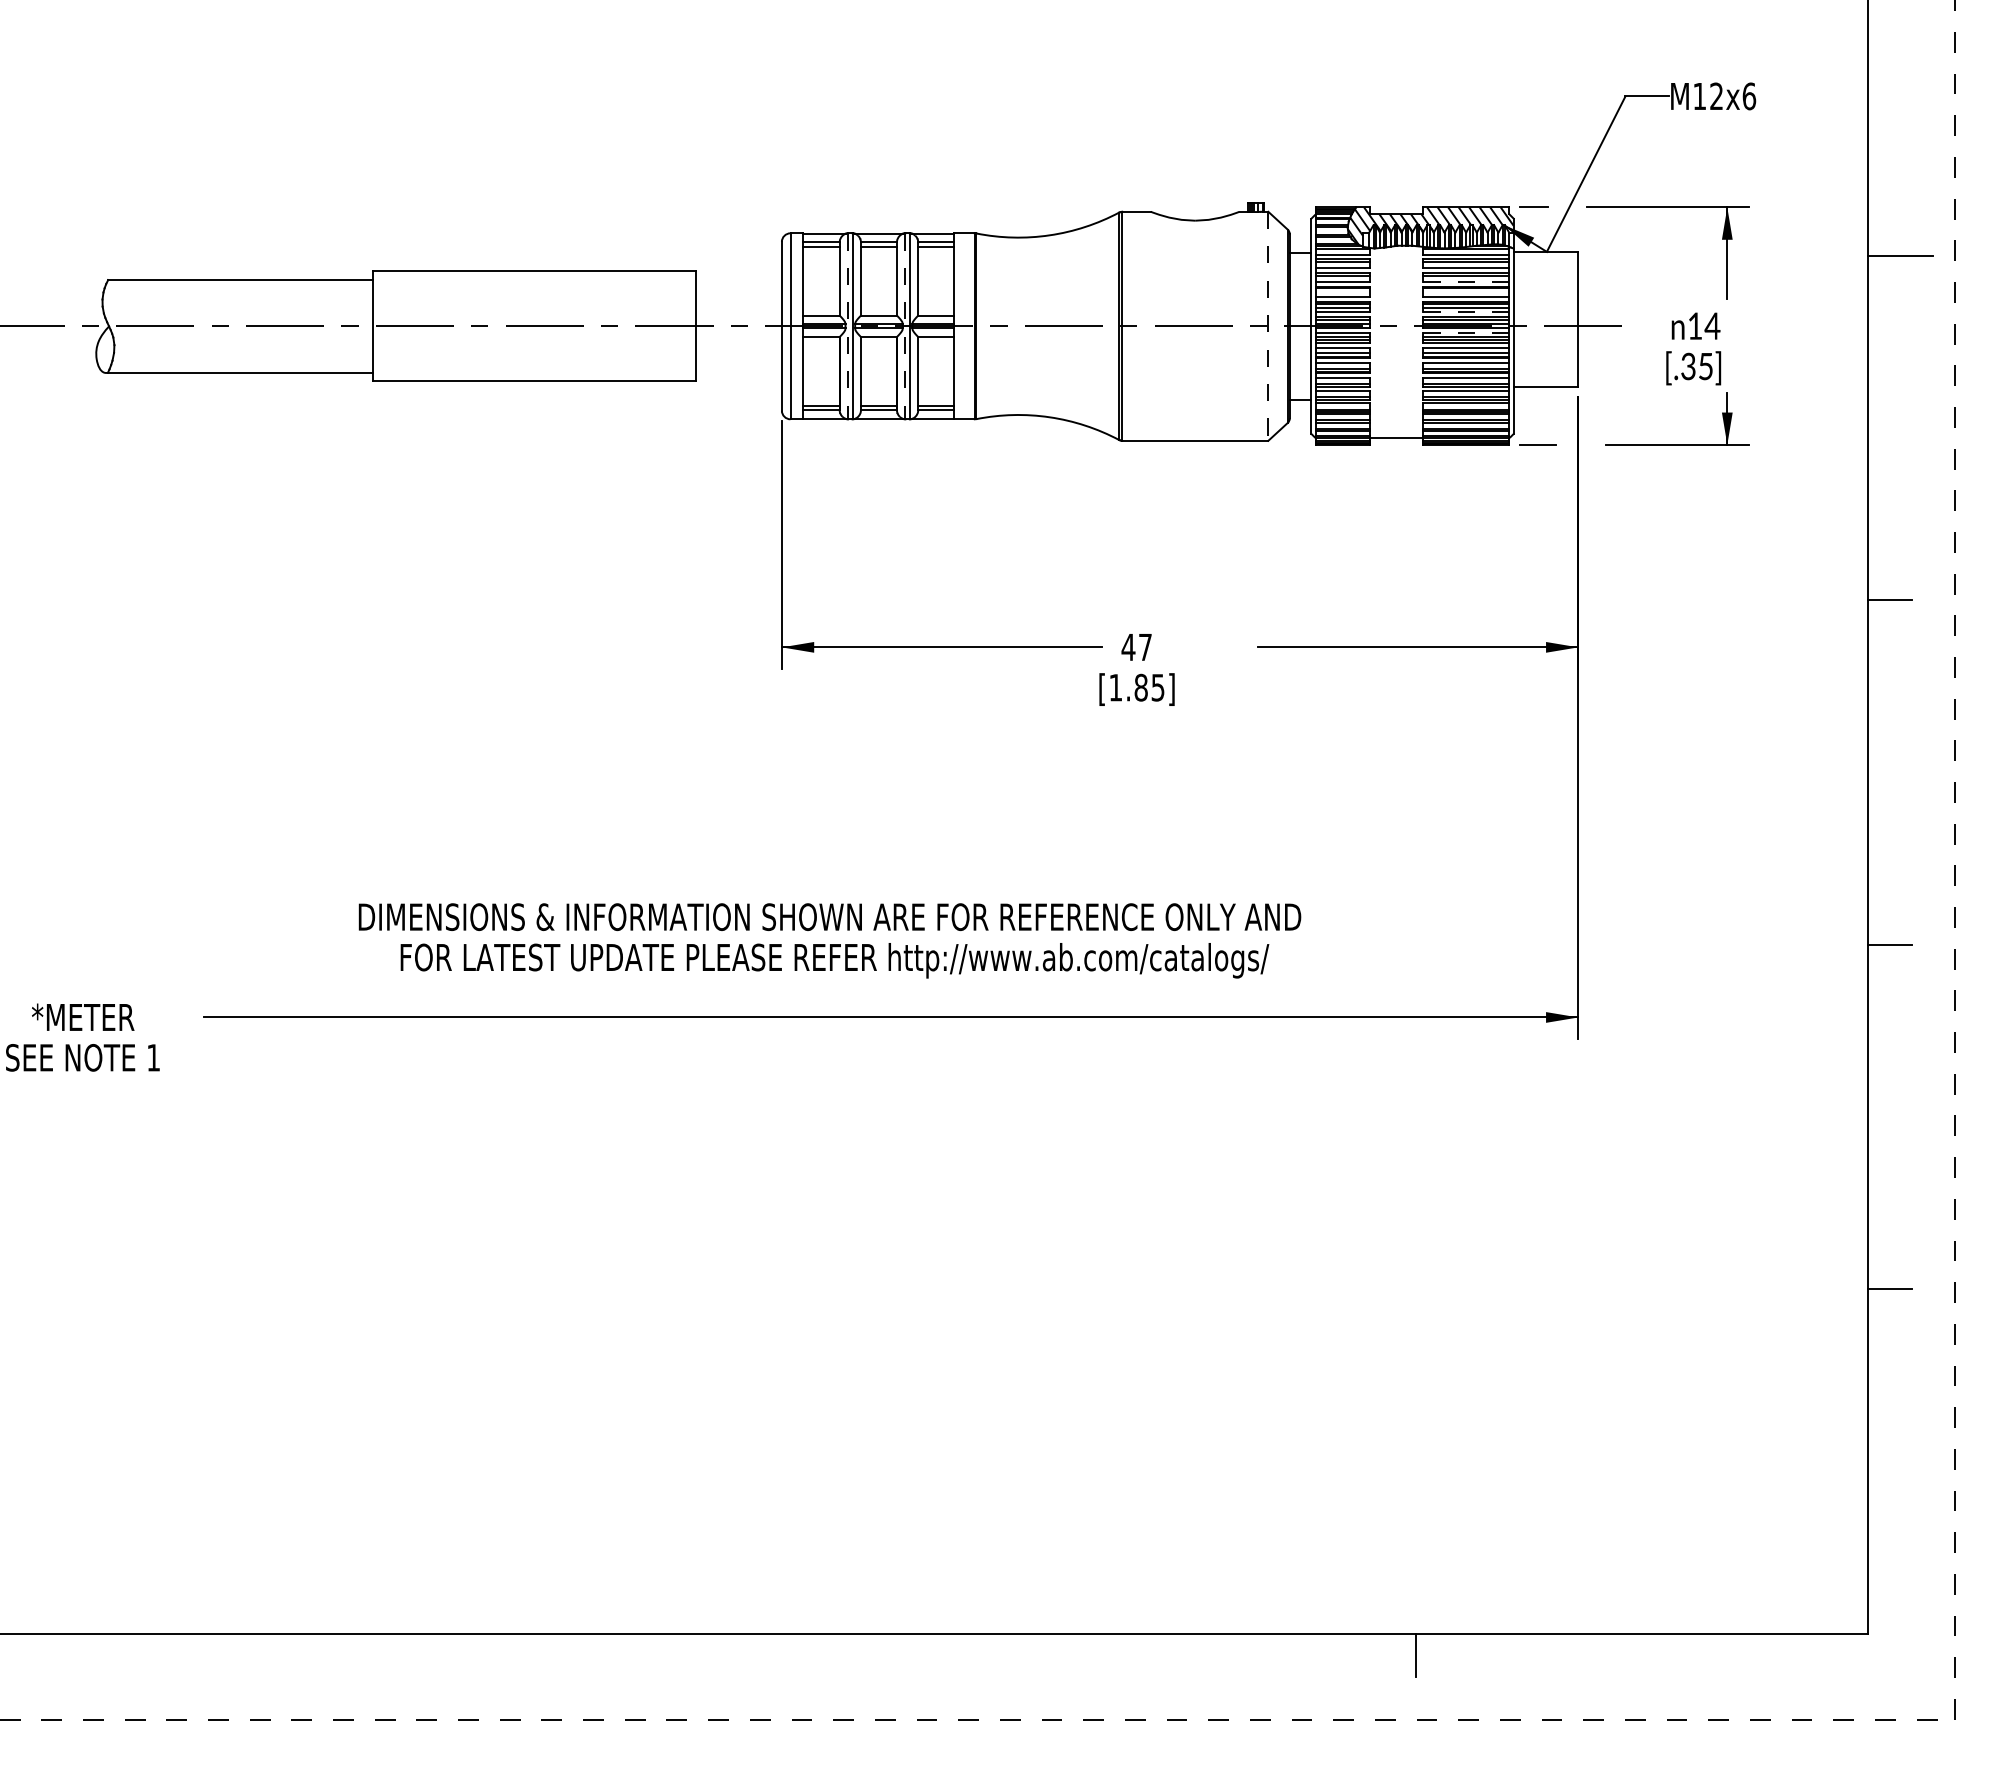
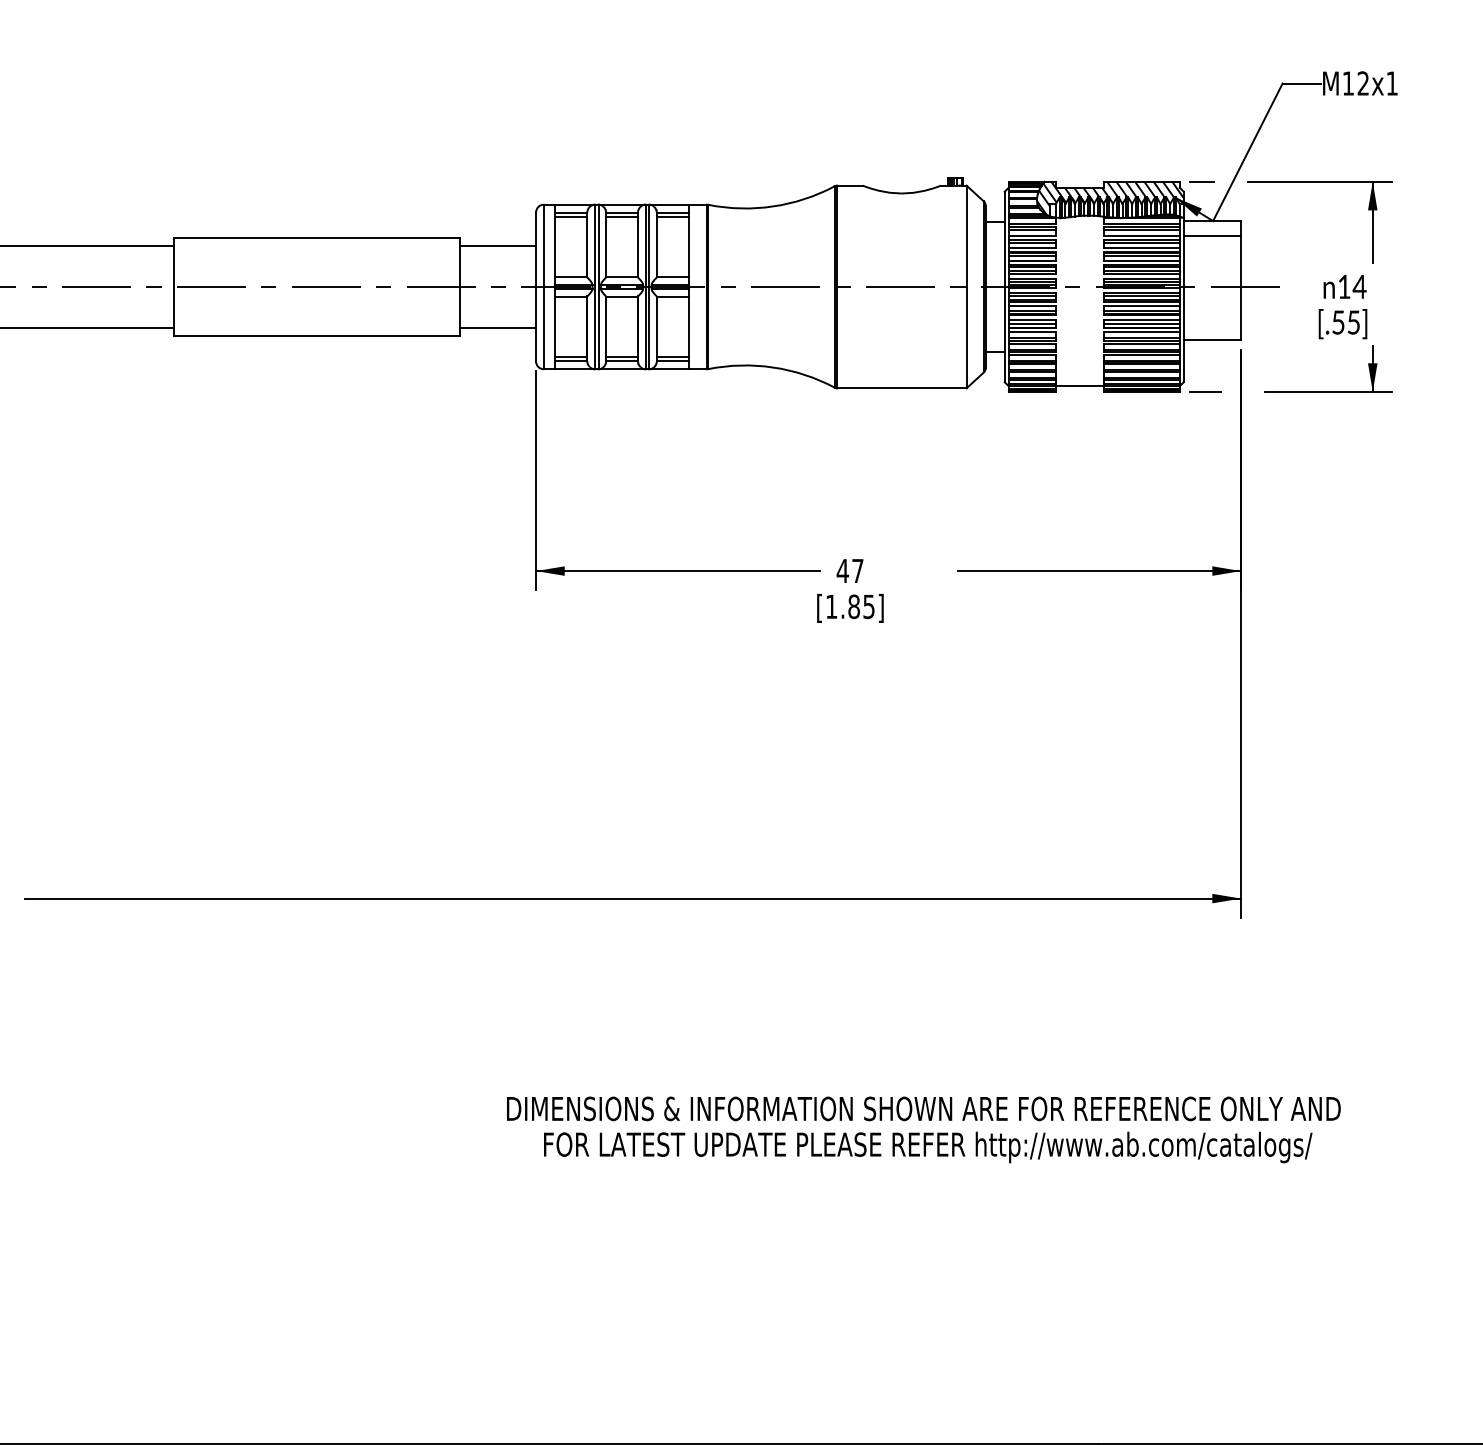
text: (1749, 96) -> (1392, 83), M12x6 -> M12x1
line: (1545, 268) -> (1211, 235), added
line: (738, 279) -> (497, 245), added
line: (1466, 282) -> (1141, 248), dashed -> solid
line: (1342, 291) -> (1032, 256), added
line: (1466, 291) -> (1141, 256), added
line: (1466, 312) -> (1141, 274), dashed -> solid
line: (848, 326) -> (595, 287), dashed -> solid
line: (905, 326) -> (645, 287), dashed -> solid
line: (1268, 326) -> (966, 287), dashed -> solid
line: (1466, 332) -> (1141, 292), dashed -> solid
text: (1688, 366) -> (1338, 322), [.35] -> [.55]
line: (738, 372) -> (497, 327), added
text: (829, 940) -> (923, 1129), moved

